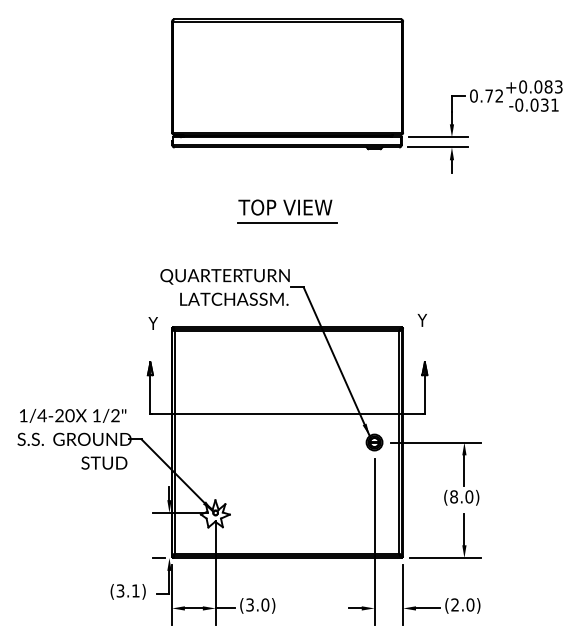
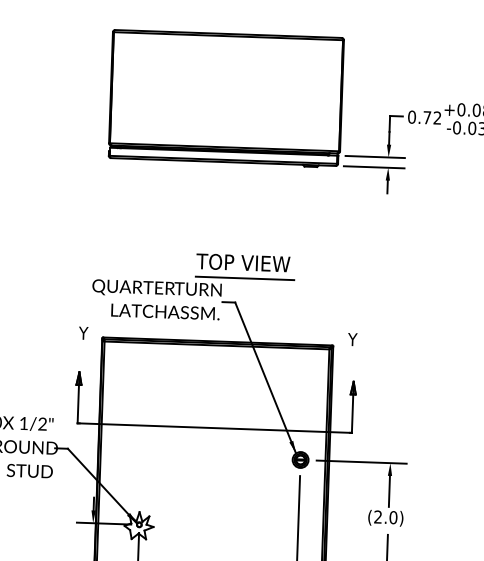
part: (287, 211) -> (245, 266), moved
text: (453, 496) -> (377, 516), (8.0) -> (2.0)

